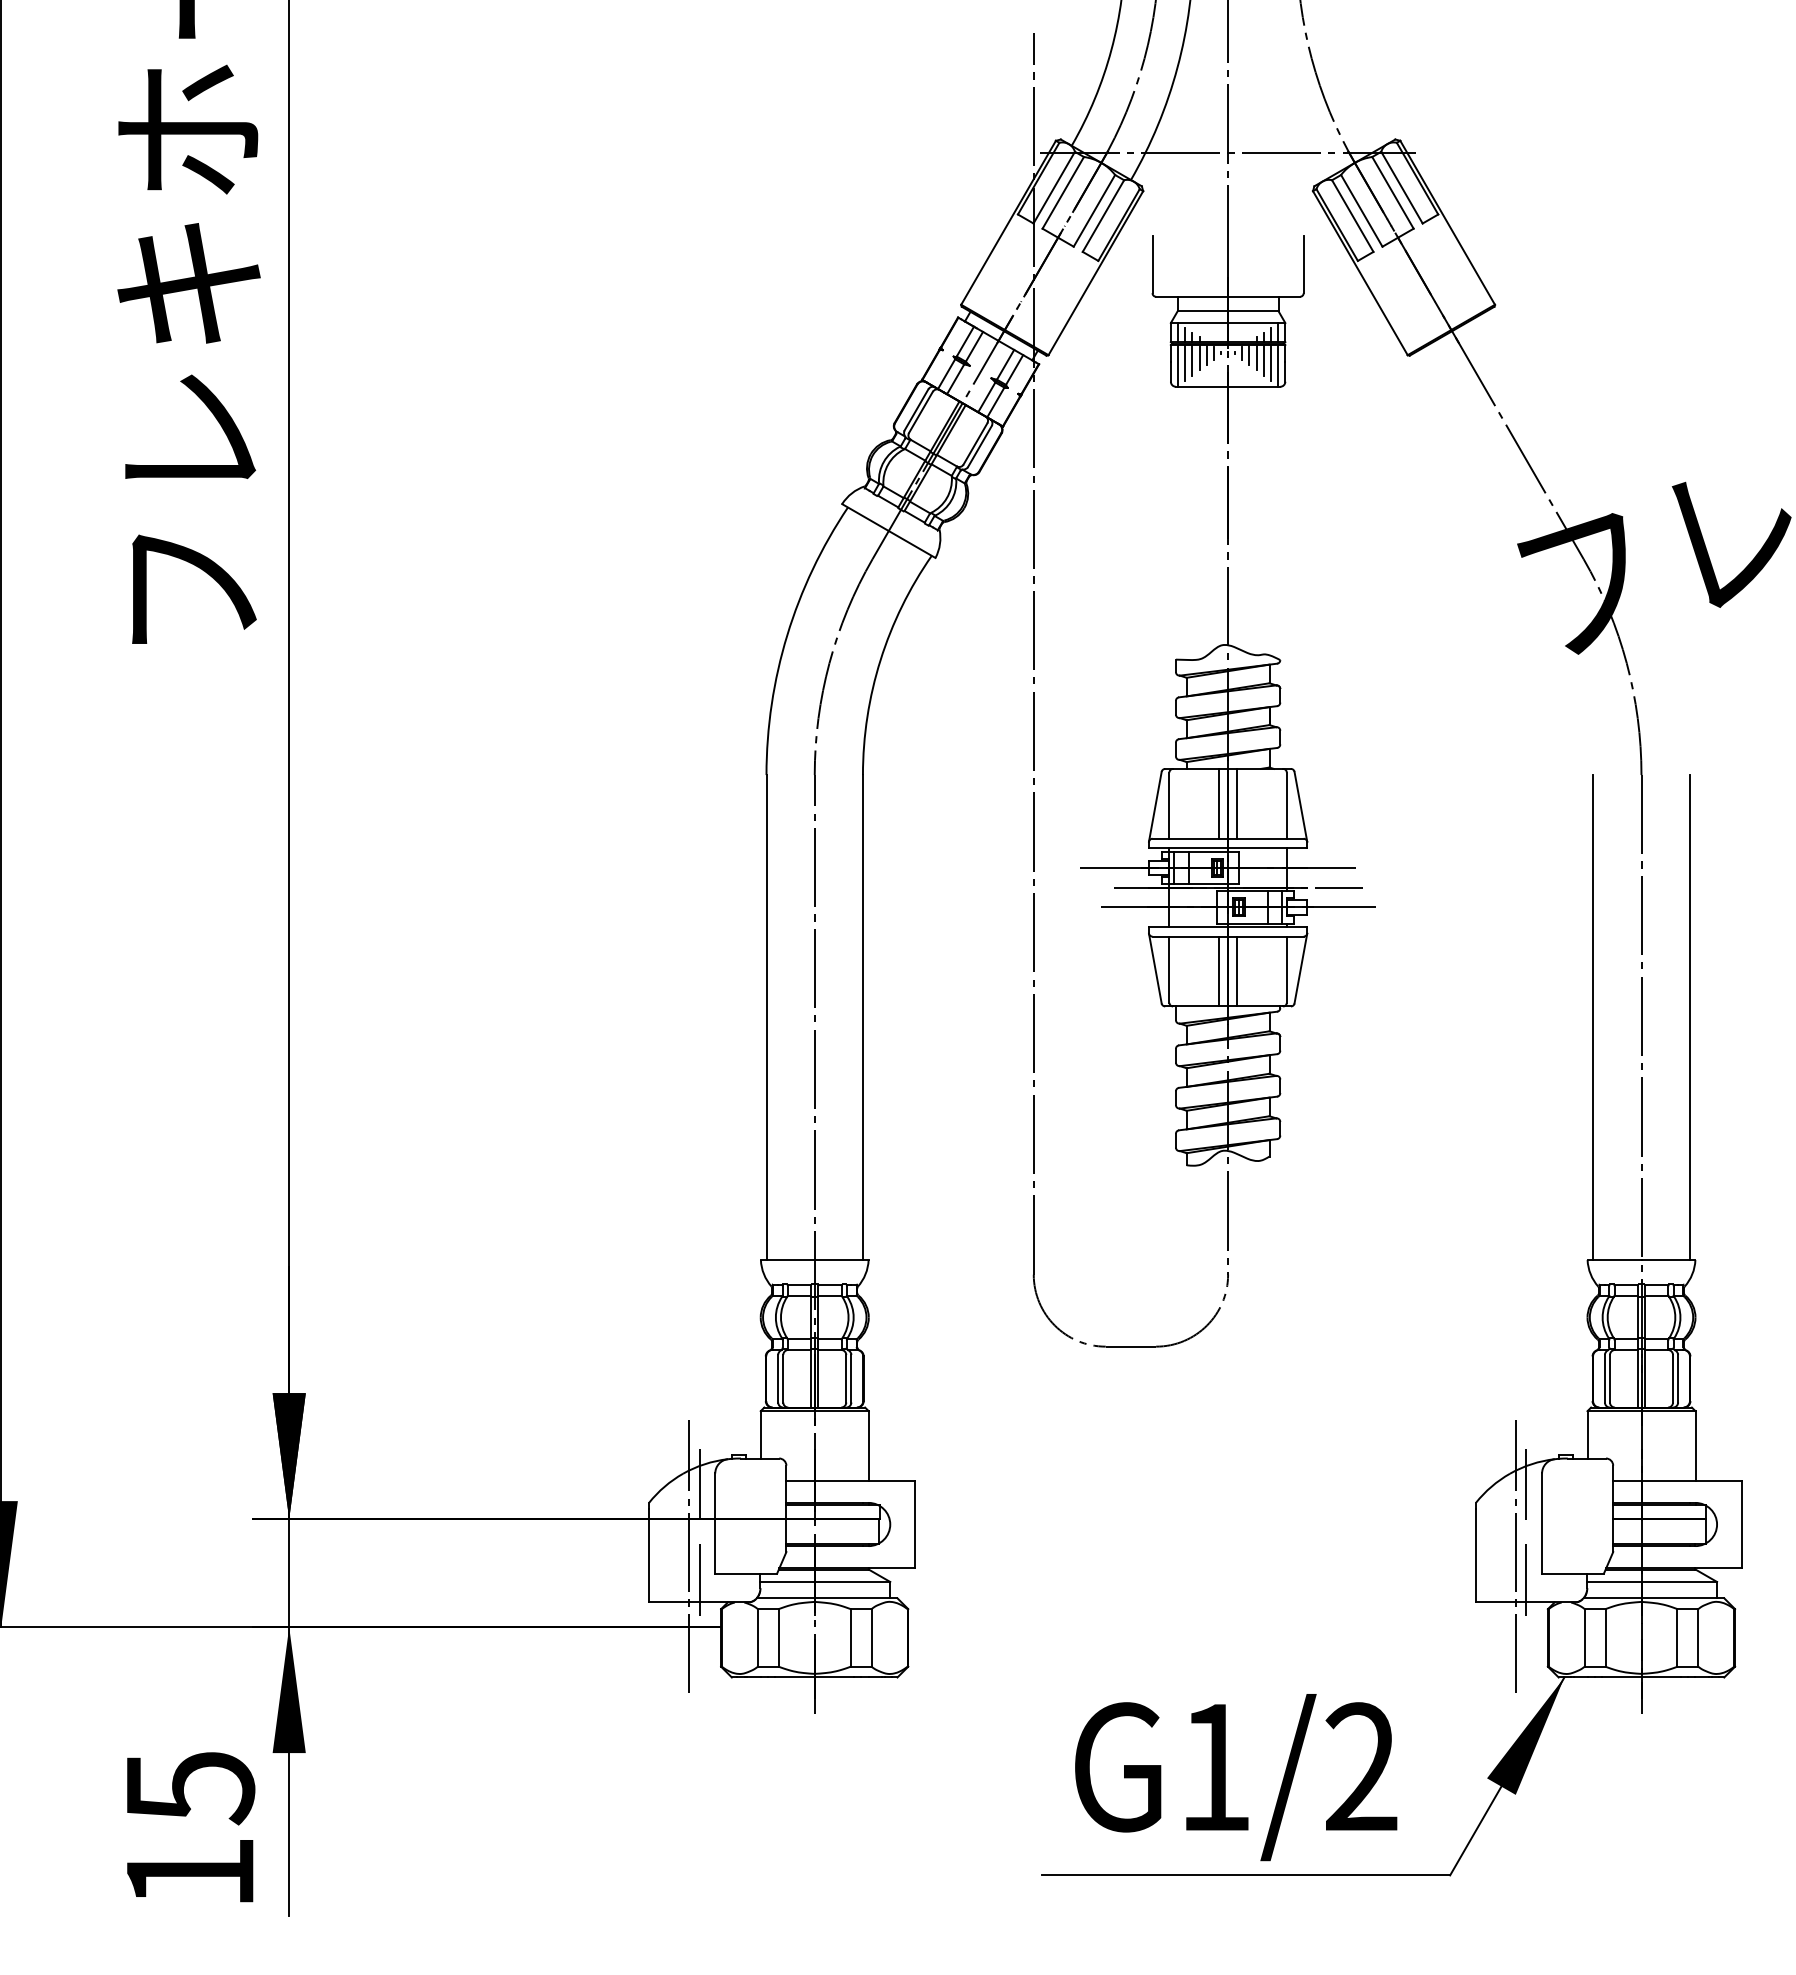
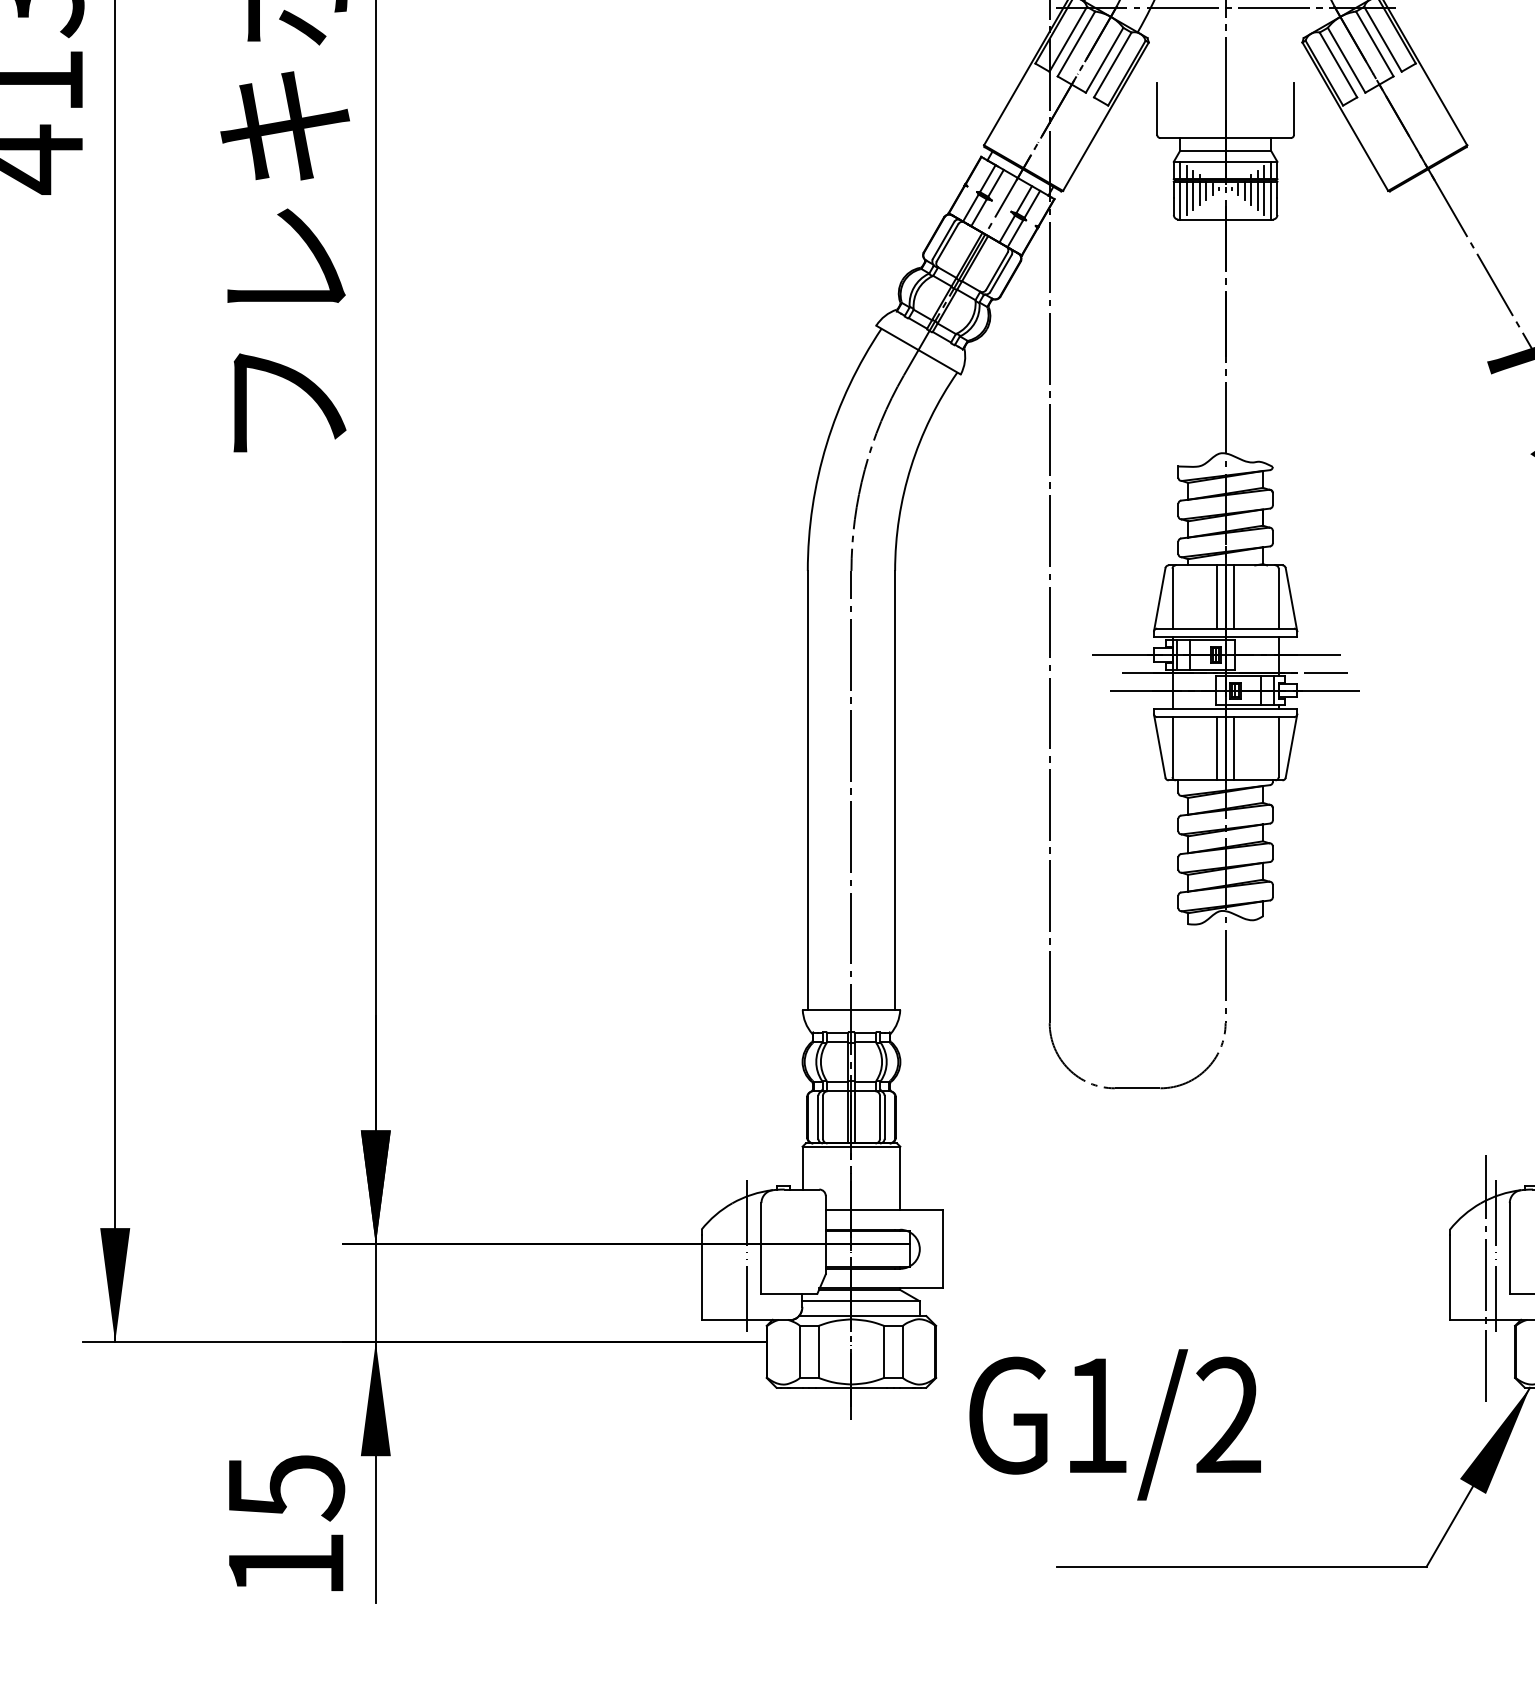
line: (688, 1556) -> (737, 1278), removed
text: (1236, 1777) -> (1115, 1424), moved

